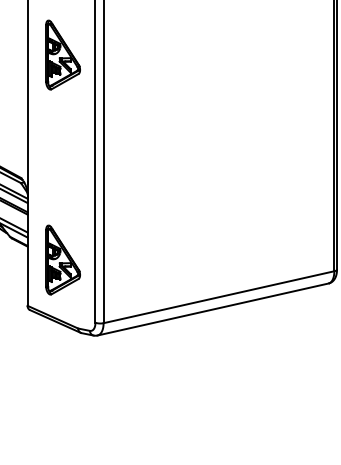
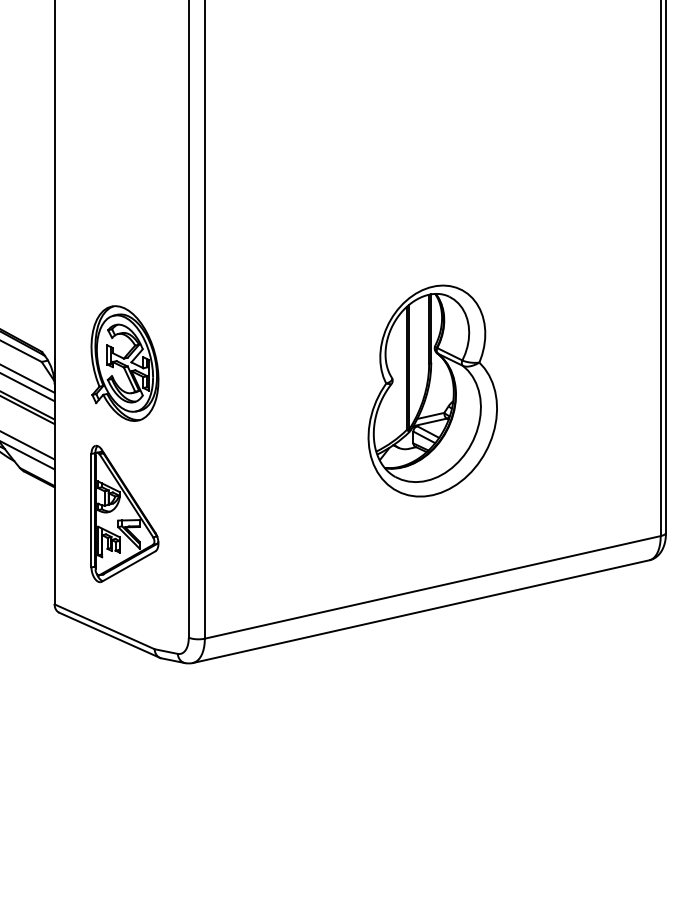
part: (62, 54) -> (123, 107), removed
part: (62, 183) -> (123, 362), added
part: (218, 197) -> (431, 390), added

